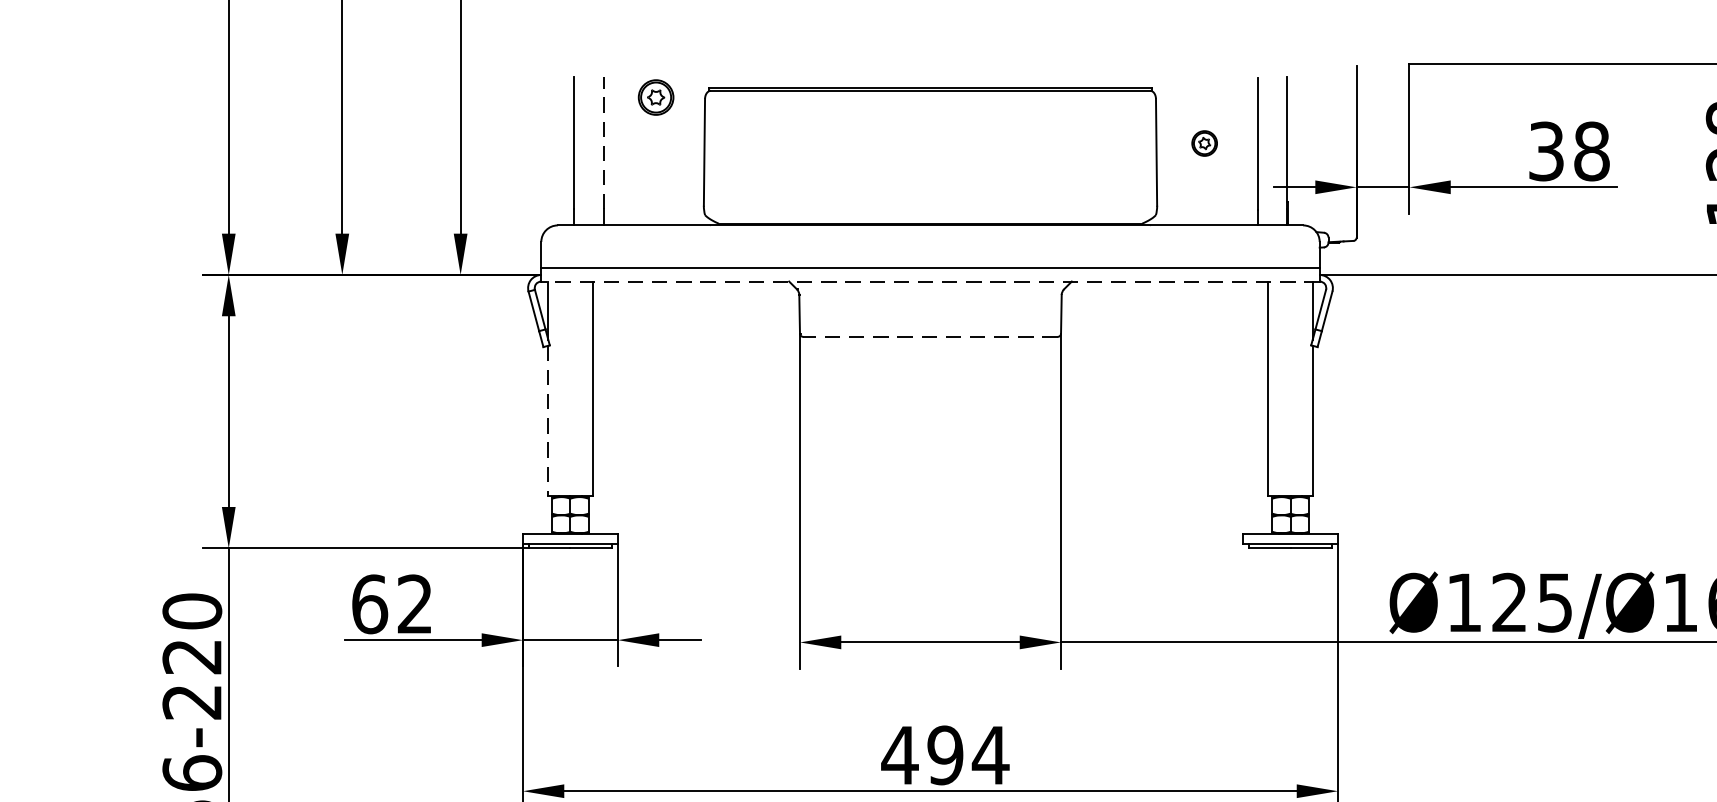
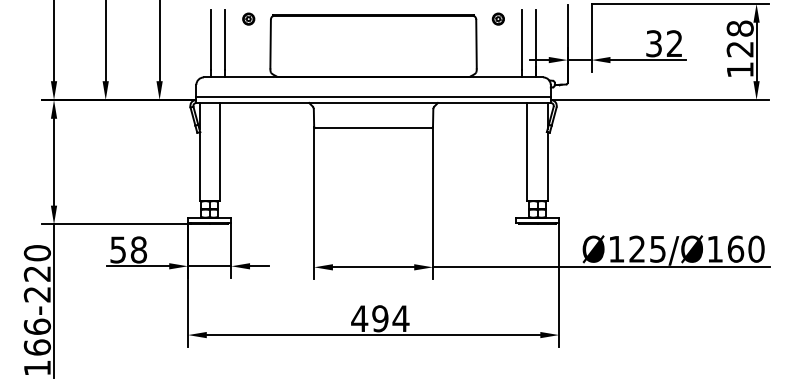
part: (655, 95) -> (248, 18), size x0.71
line: (603, 142) -> (224, 39), dashed -> solid
part: (1202, 142) -> (497, 18), moved
text: (1591, 150) -> (674, 43), 38 -> 32
line: (930, 282) -> (373, 103), dashed -> solid
line: (930, 337) -> (373, 128), dashed -> solid
line: (548, 423) -> (199, 167), dashed -> solid
text: (392, 603) -> (128, 249), 62 -> 58

